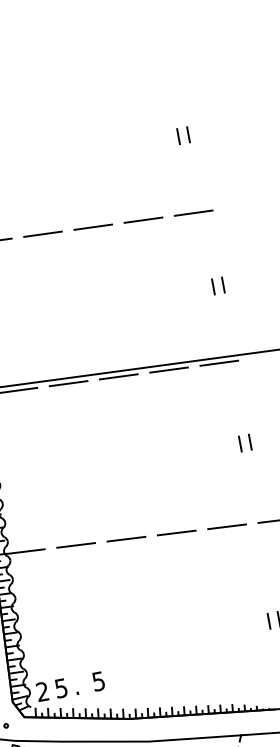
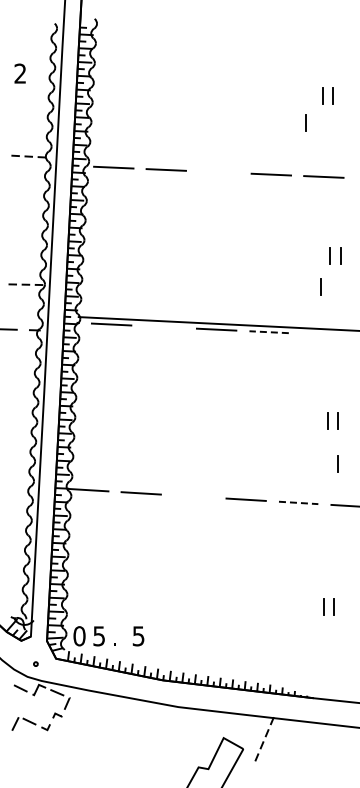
line: (166, 164) -> (305, 122), added
line: (92, 227) -> (218, 172), removed
line: (209, 317) -> (320, 286), added
line: (219, 363) -> (321, 334), removed
line: (169, 370) -> (269, 332), solid -> dashed
line: (68, 384) -> (163, 327), removed
line: (257, 482) -> (337, 463), added
line: (226, 526) -> (298, 502), solid -> dashed
line: (126, 539) -> (193, 496), removed
text: (42, 692) -> (79, 636), 2 -> 0

